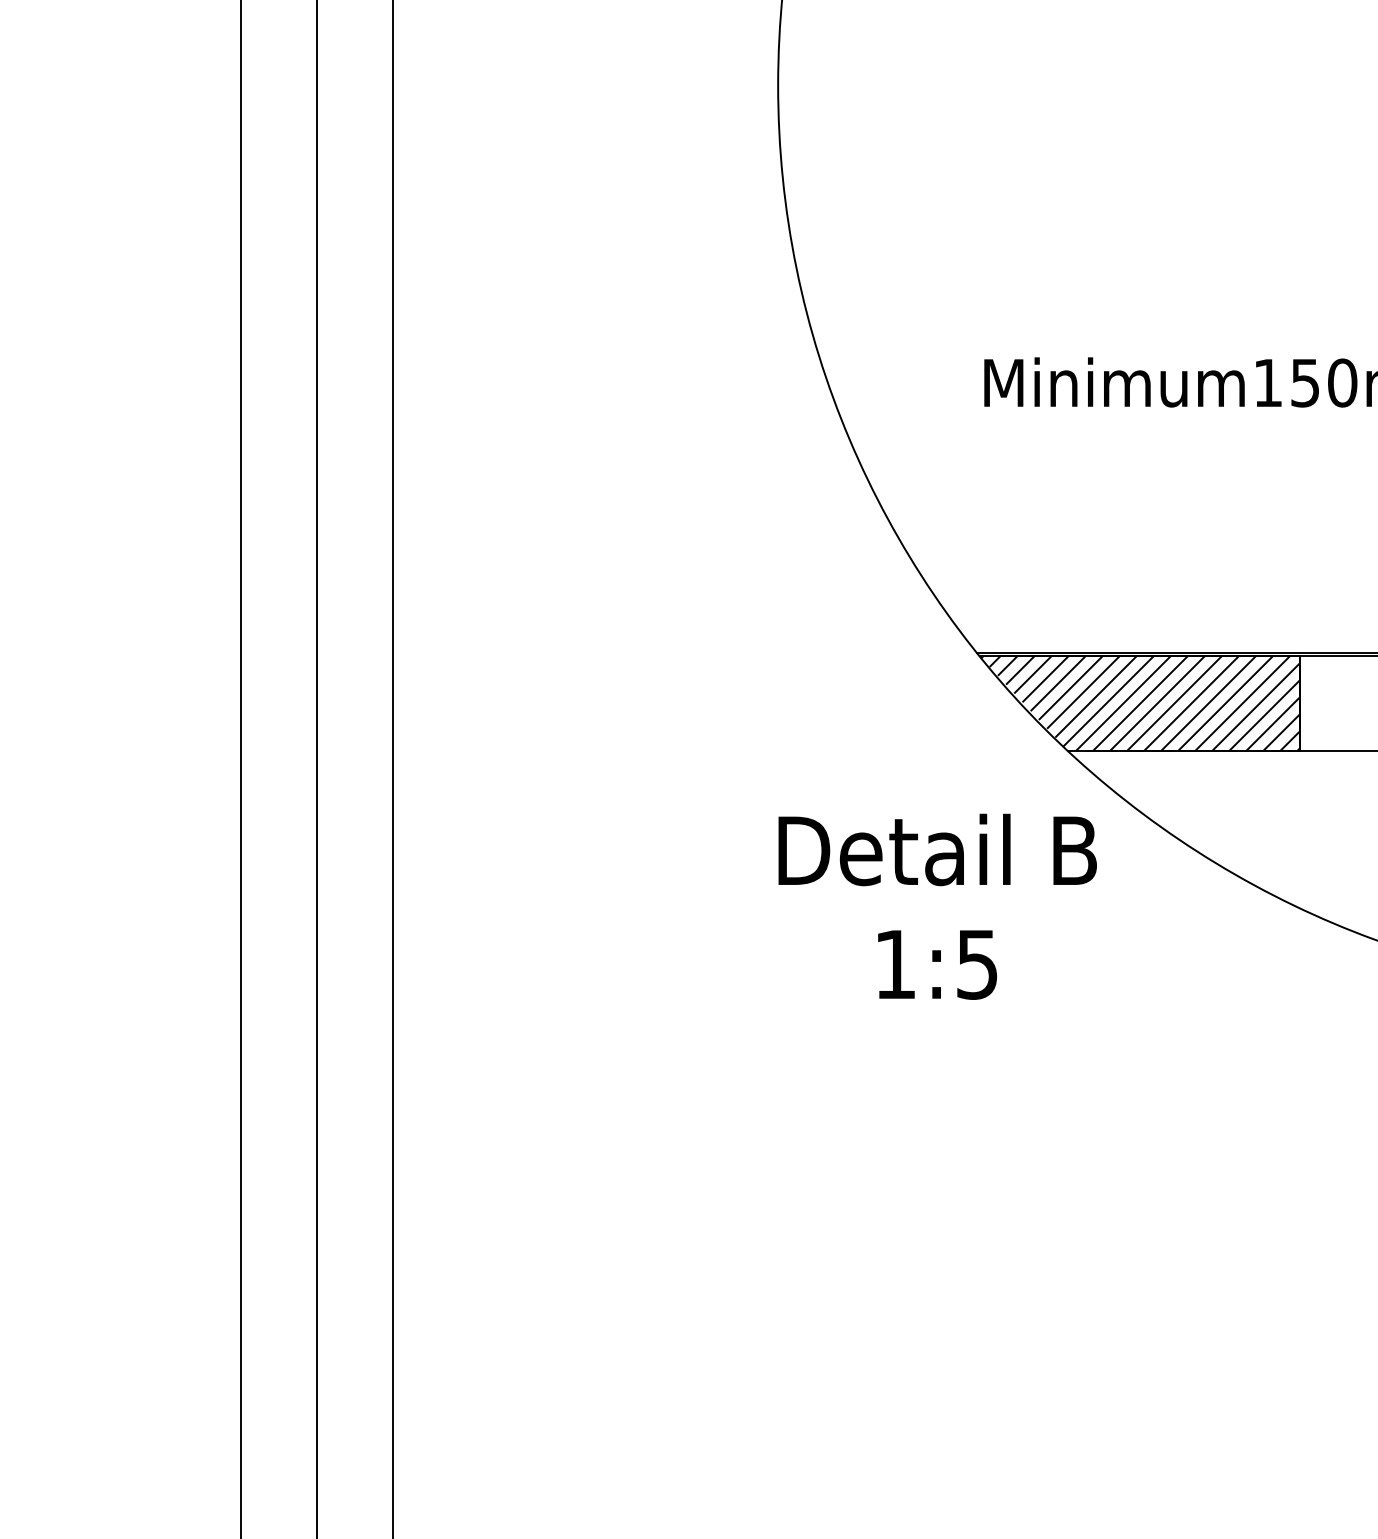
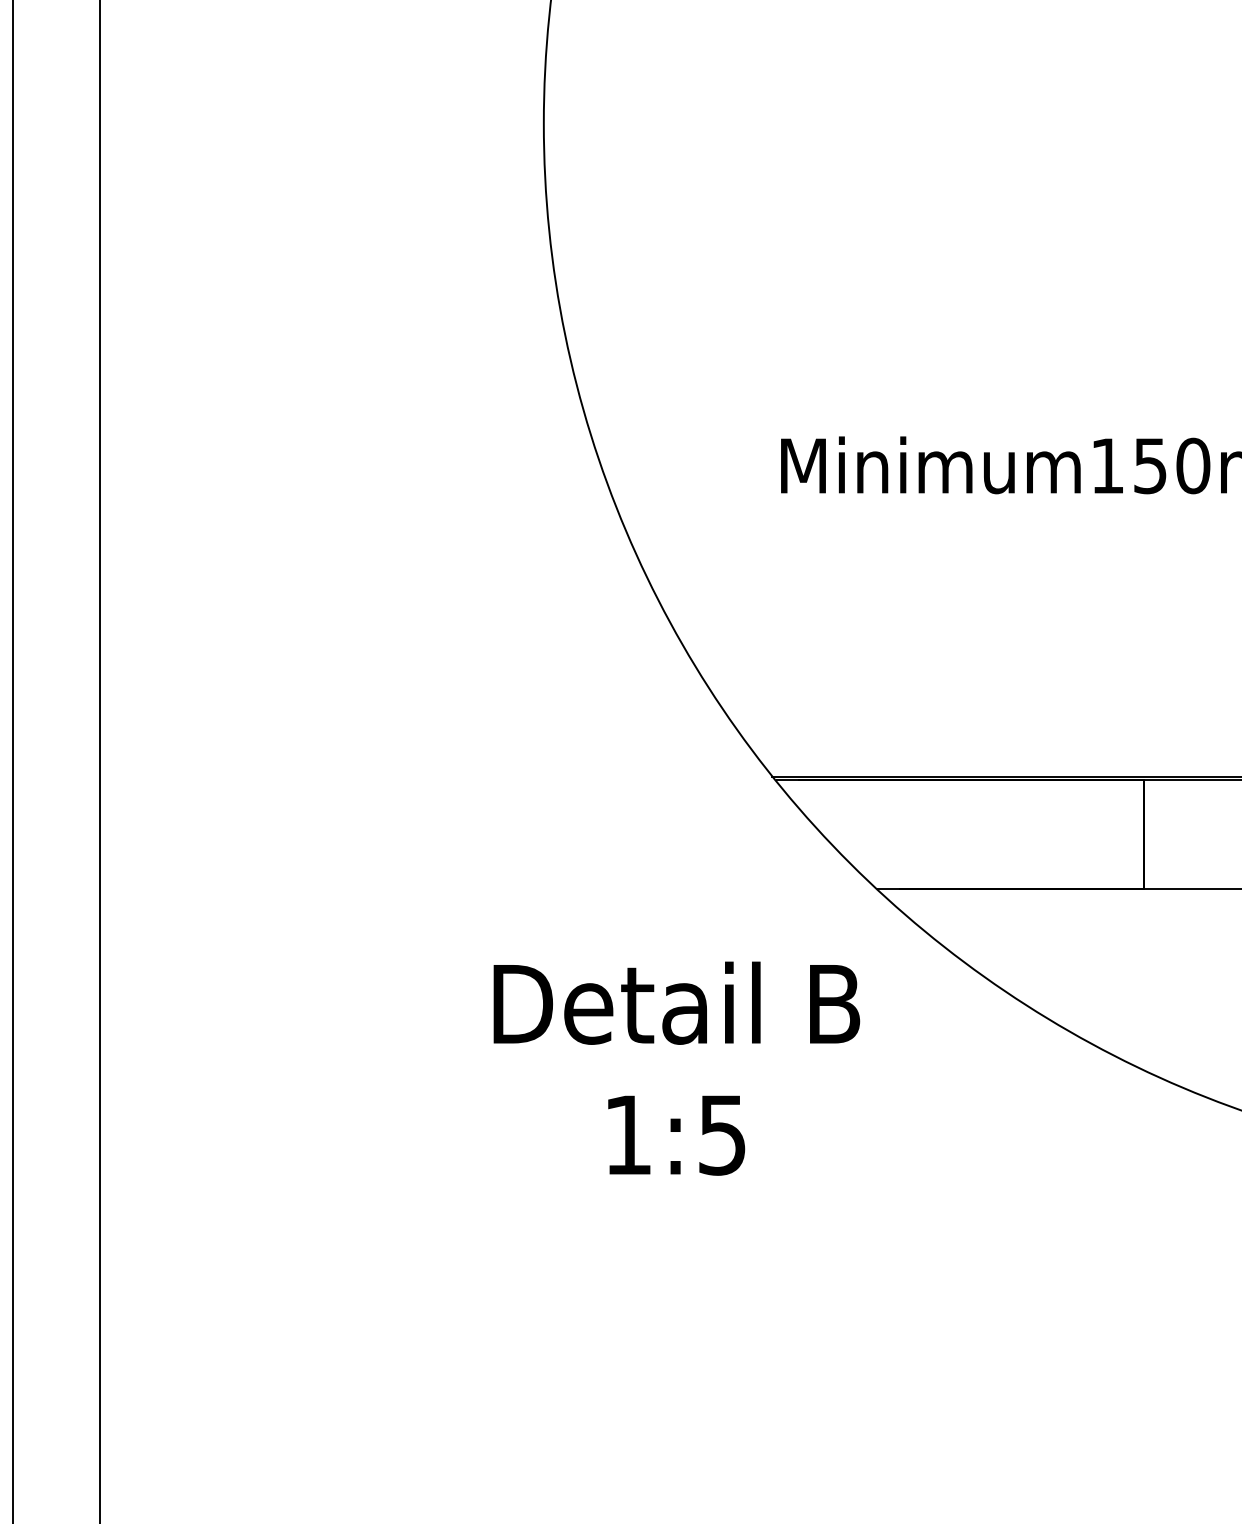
hatch: (1140, 703) -> (960, 834), removed
text: (937, 906) -> (676, 1068), moved

